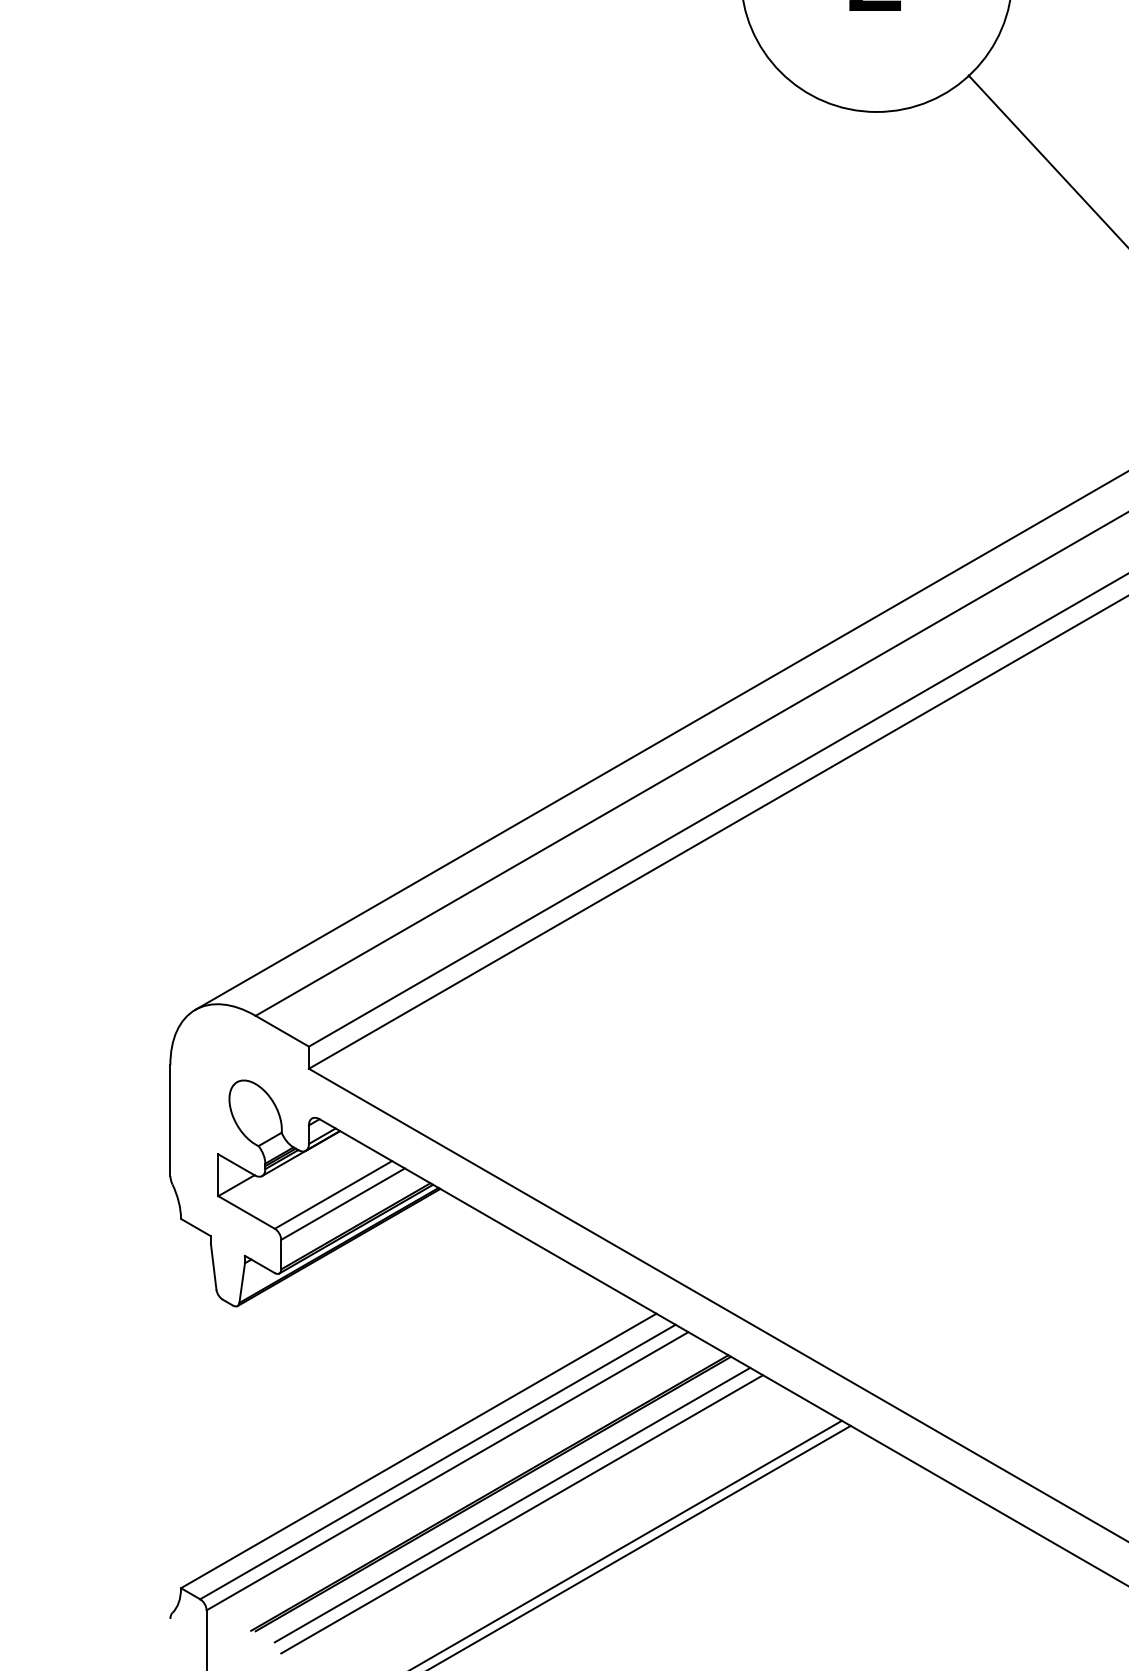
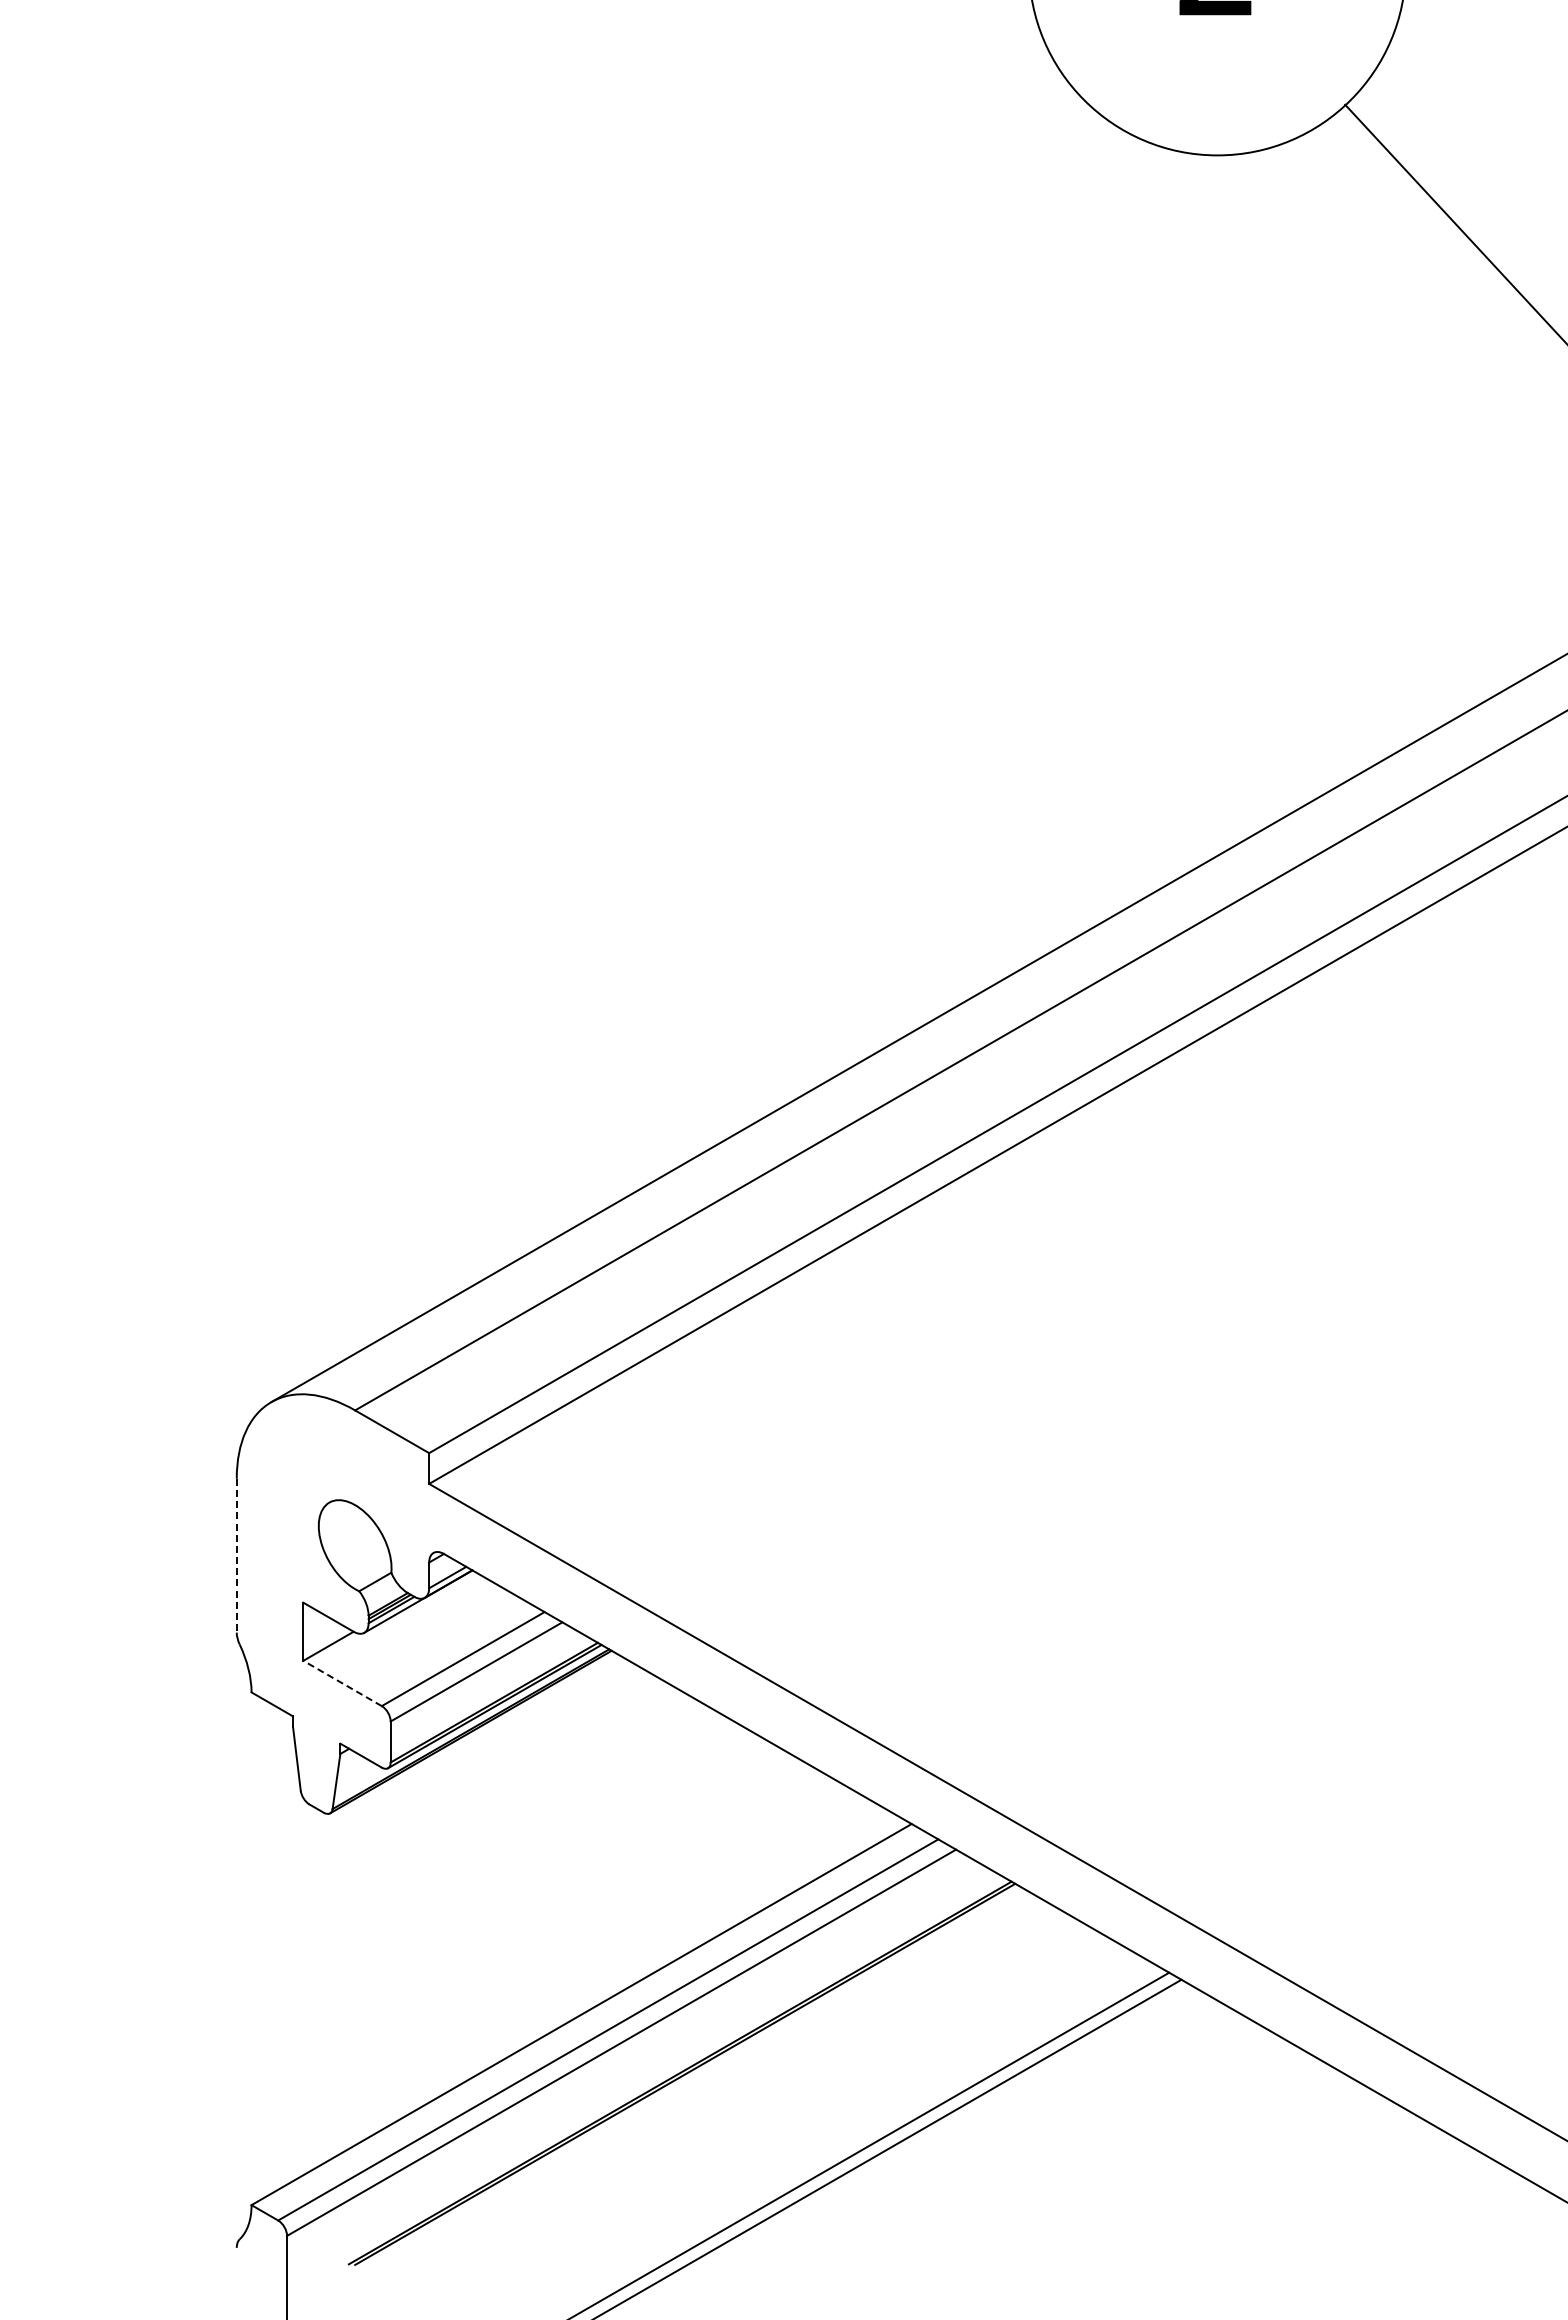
line: (170, 1120) -> (236, 1555), solid -> dashed
line: (246, 1212) -> (342, 1683), solid -> dashed
line: (512, 1504) -> (711, 2089), removed
line: (521, 1514) -> (724, 2102), removed

